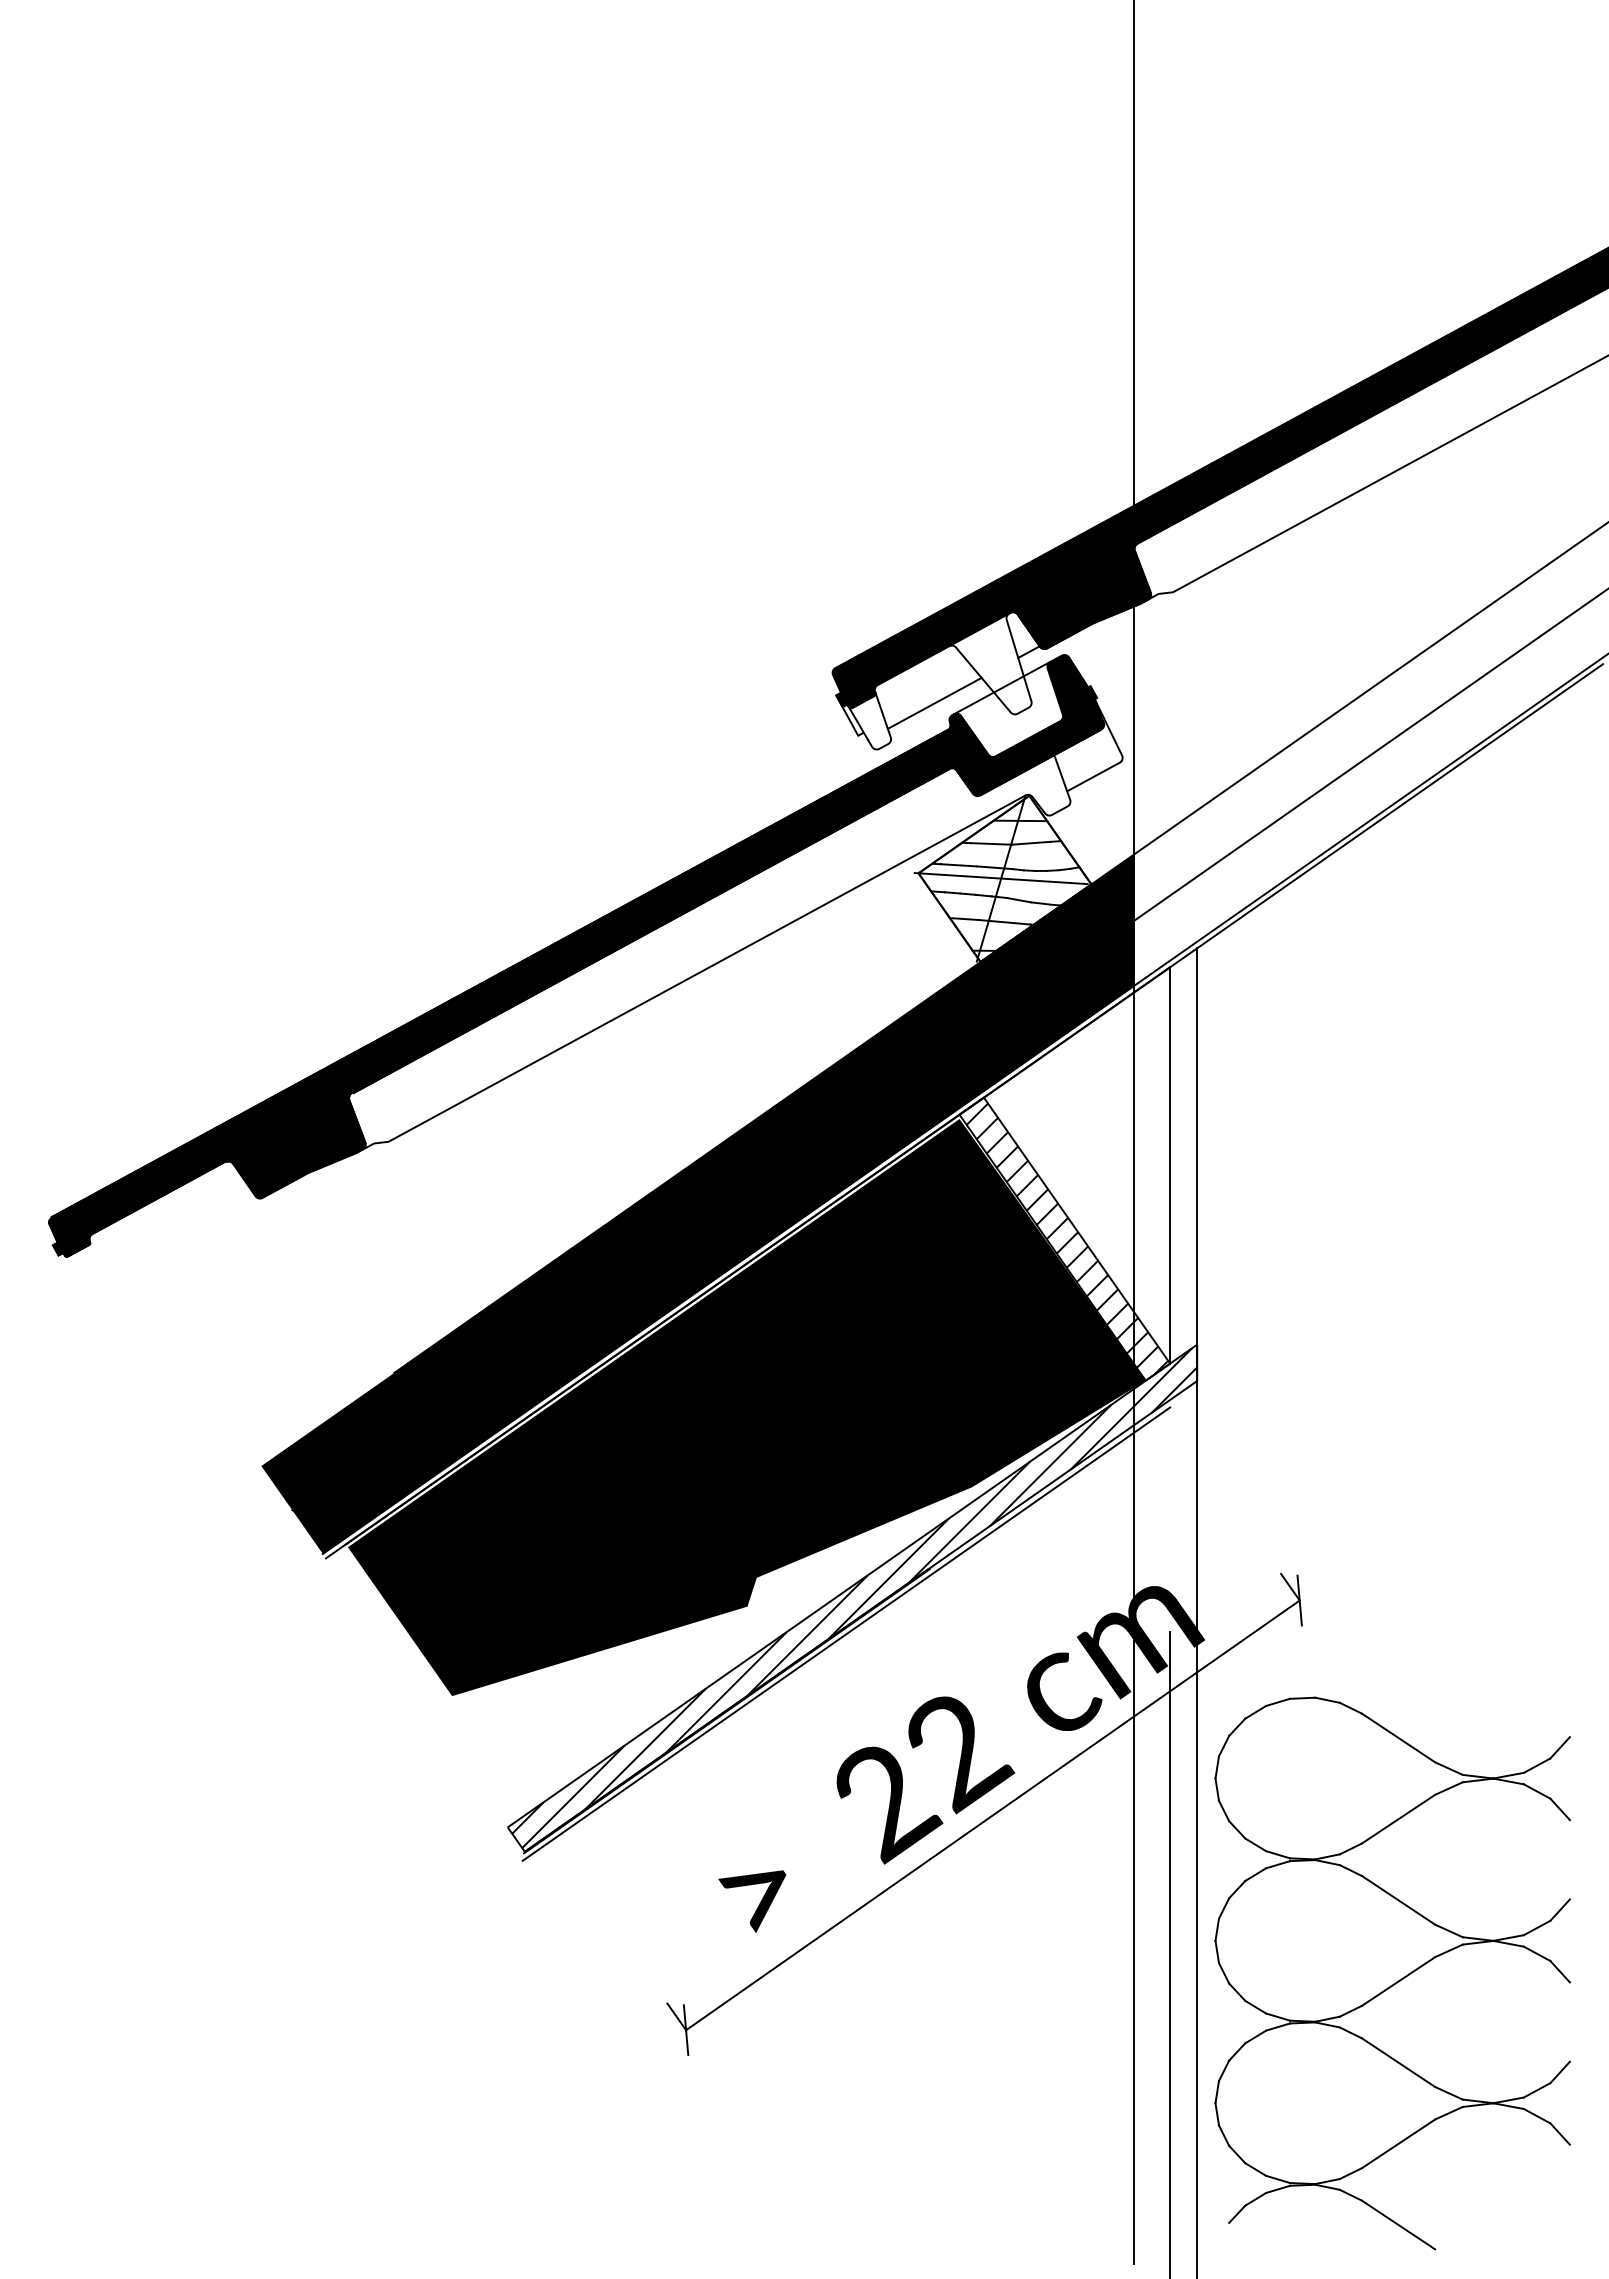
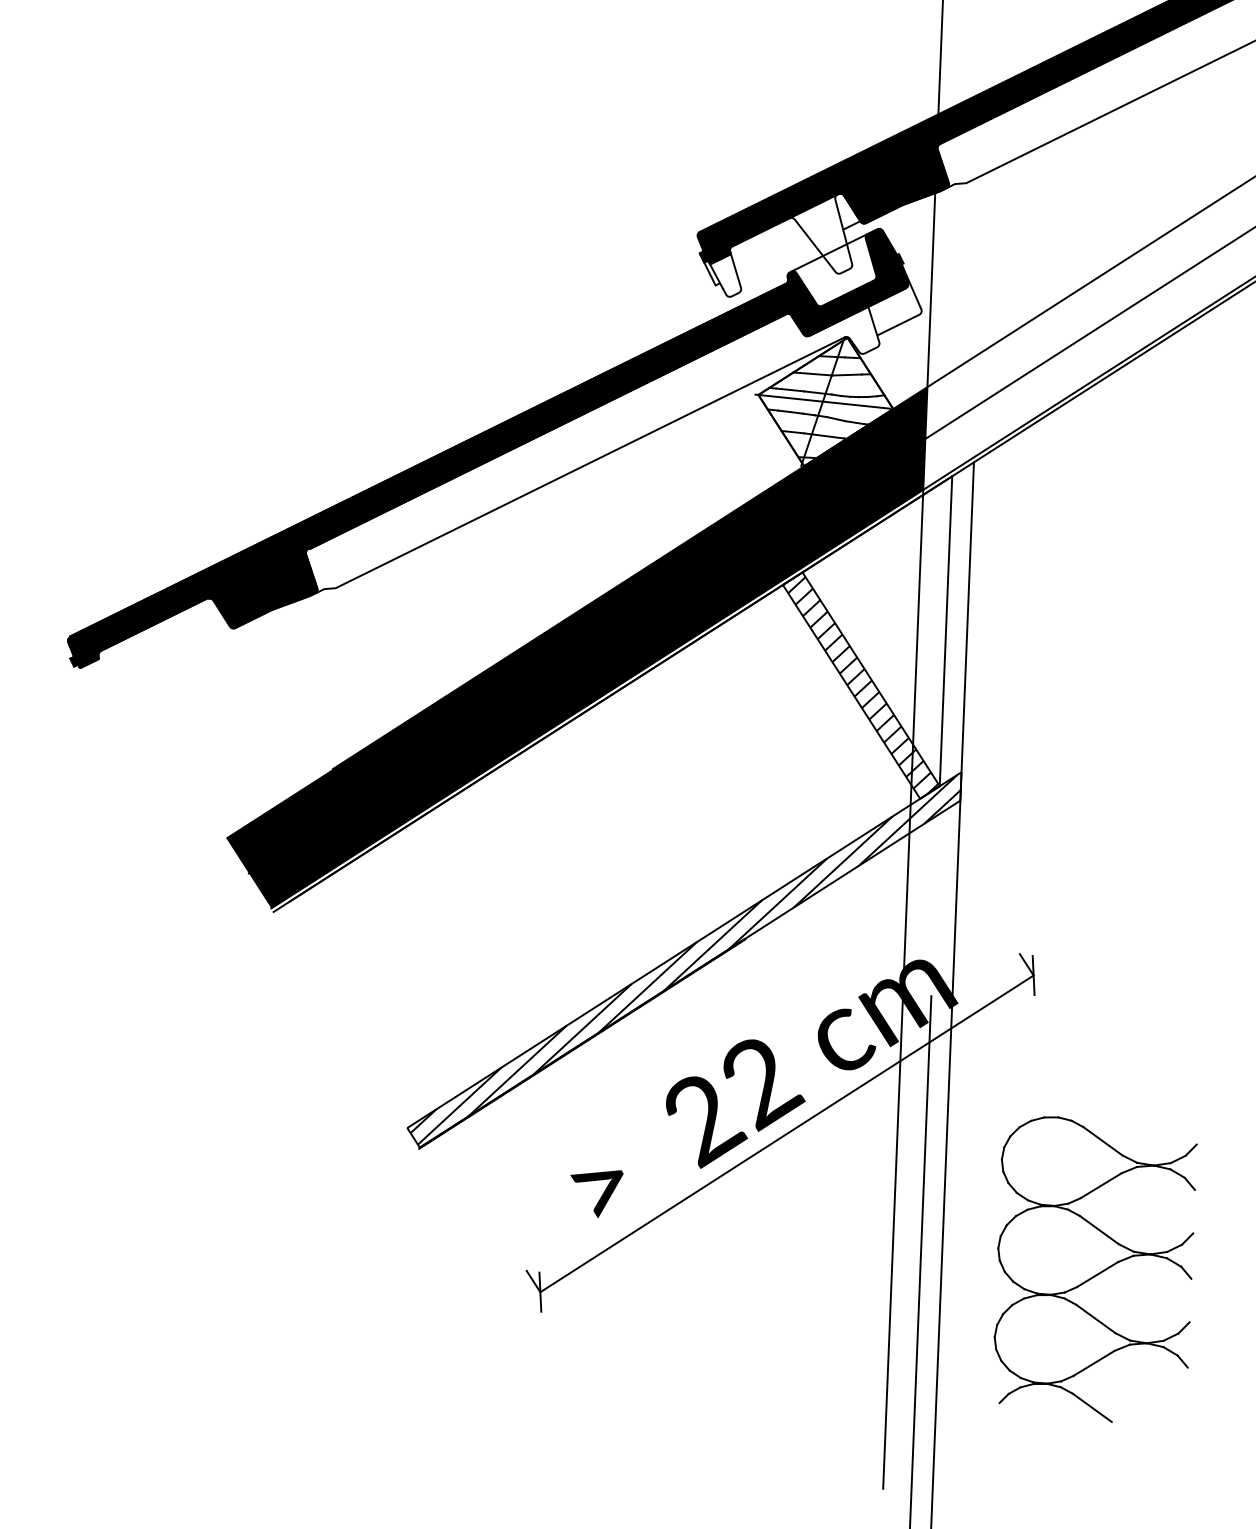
line: (934, 702) -> (776, 261), removed
fill: (746, 1407) -> (607, 807), removed
line: (846, 1633) -> (678, 987), removed
part: (1392, 1973) -> (1094, 1270), size x0.7

